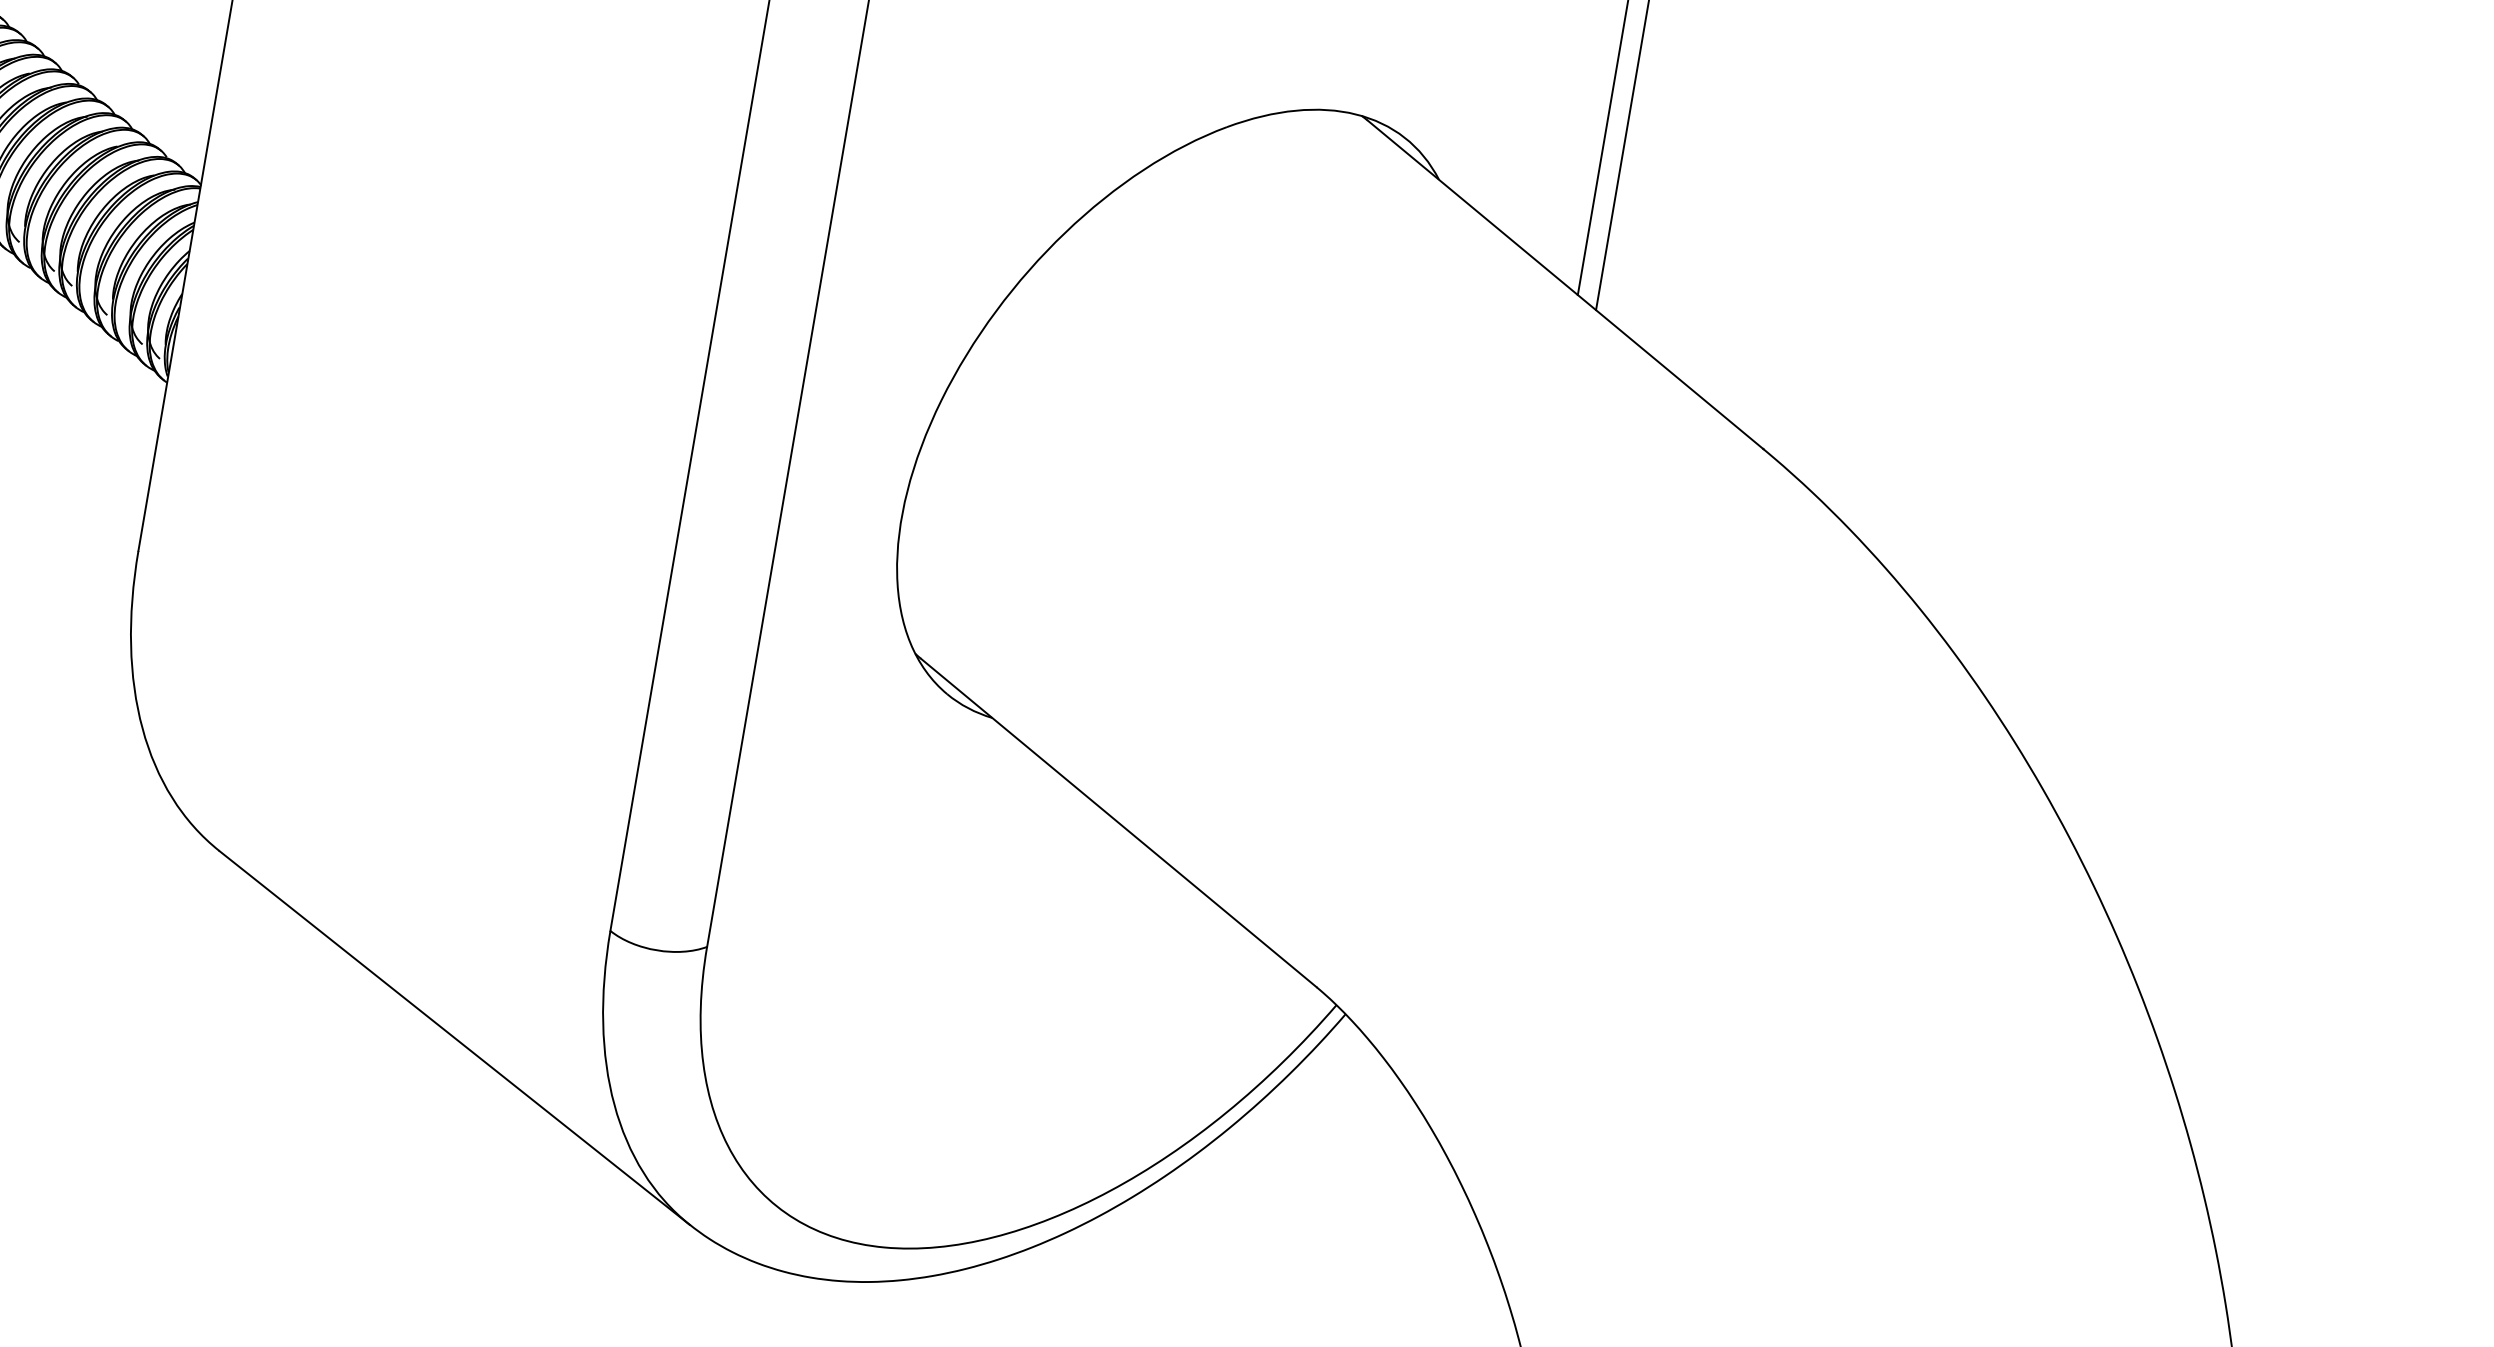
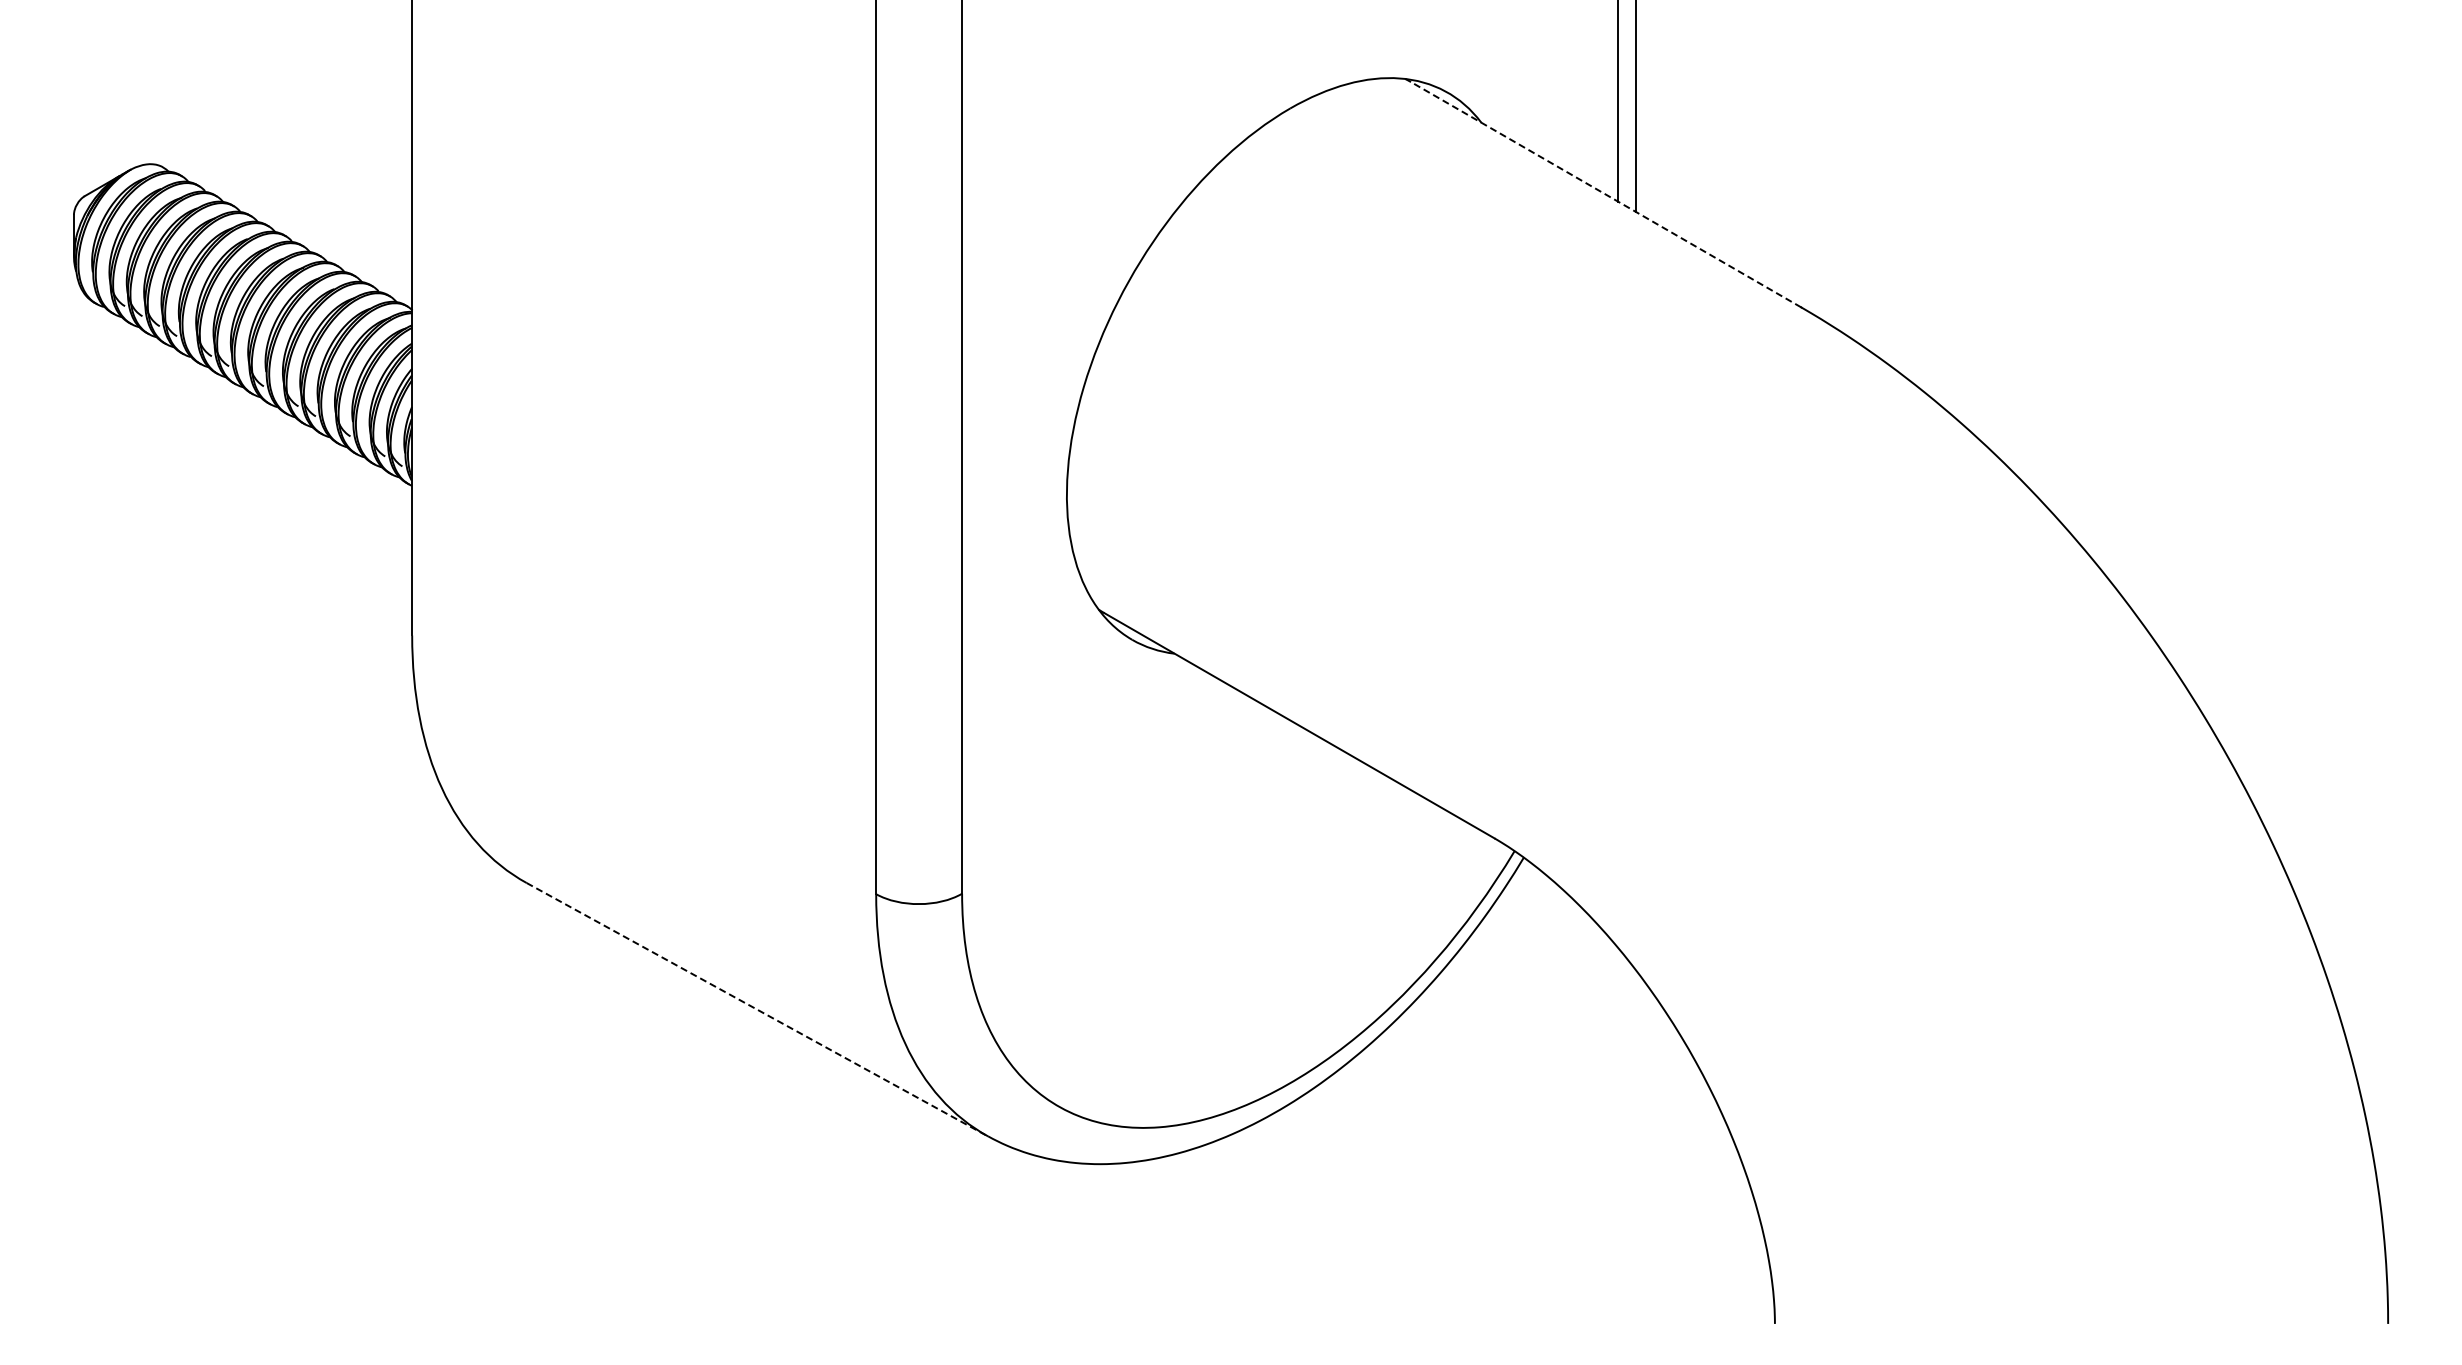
line: (1564, 284) -> (1605, 194), solid -> dashed
line: (454, 1037) -> (757, 1009), solid -> dashed

